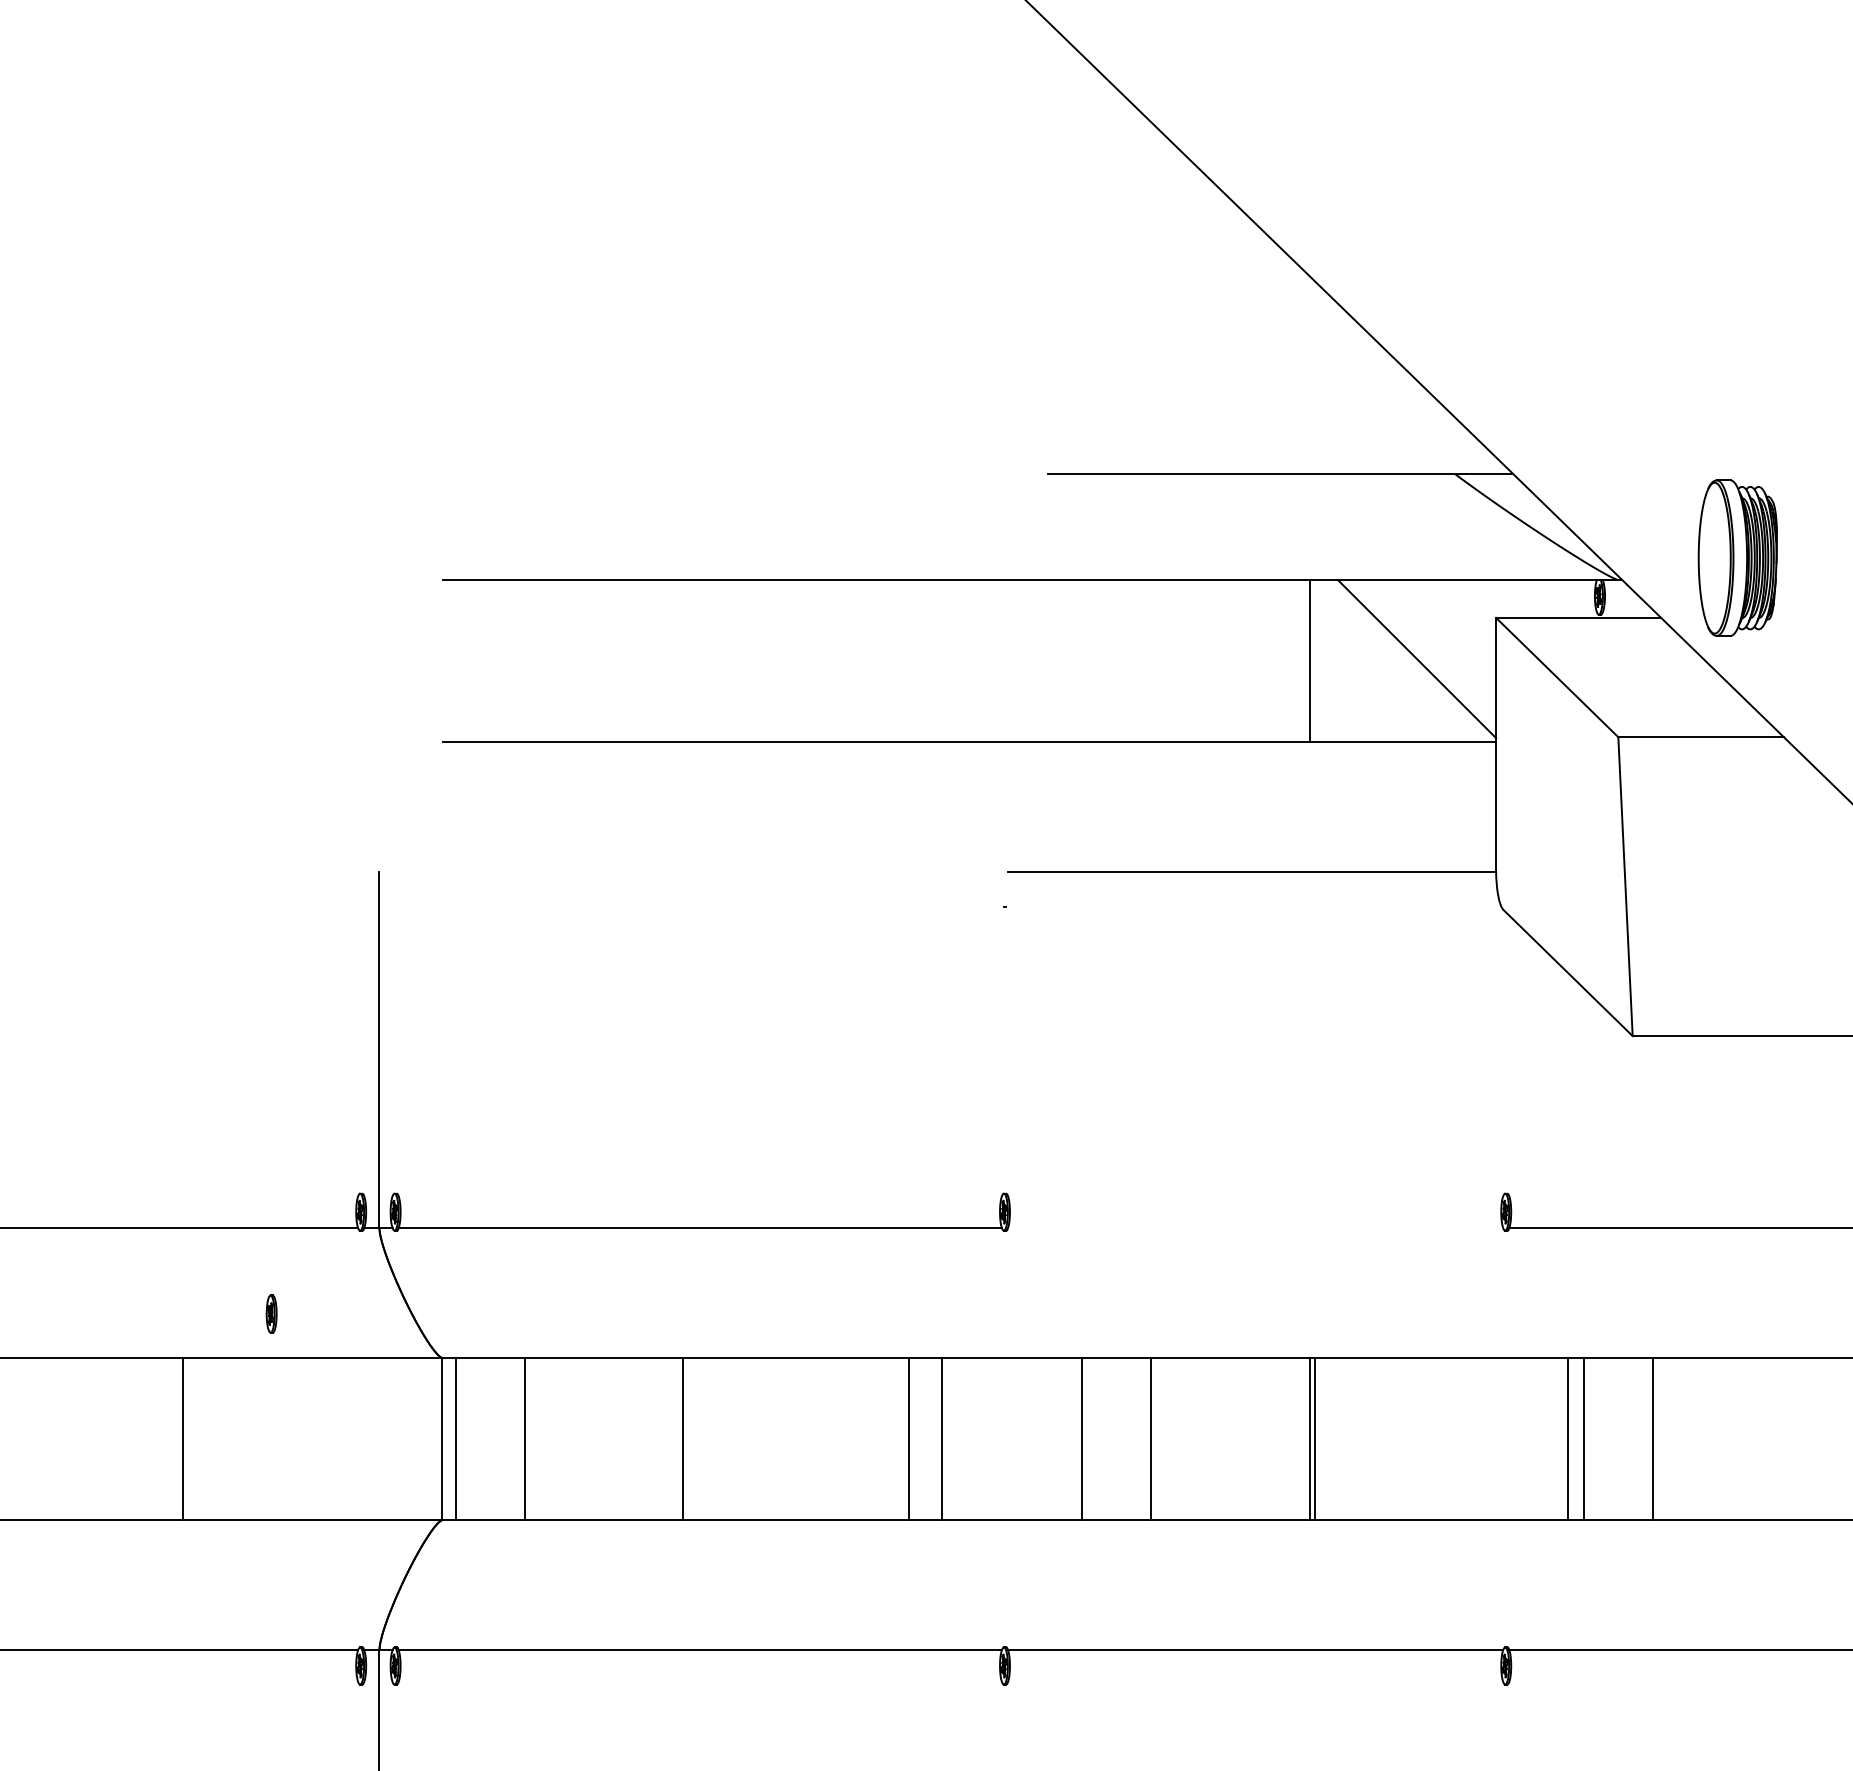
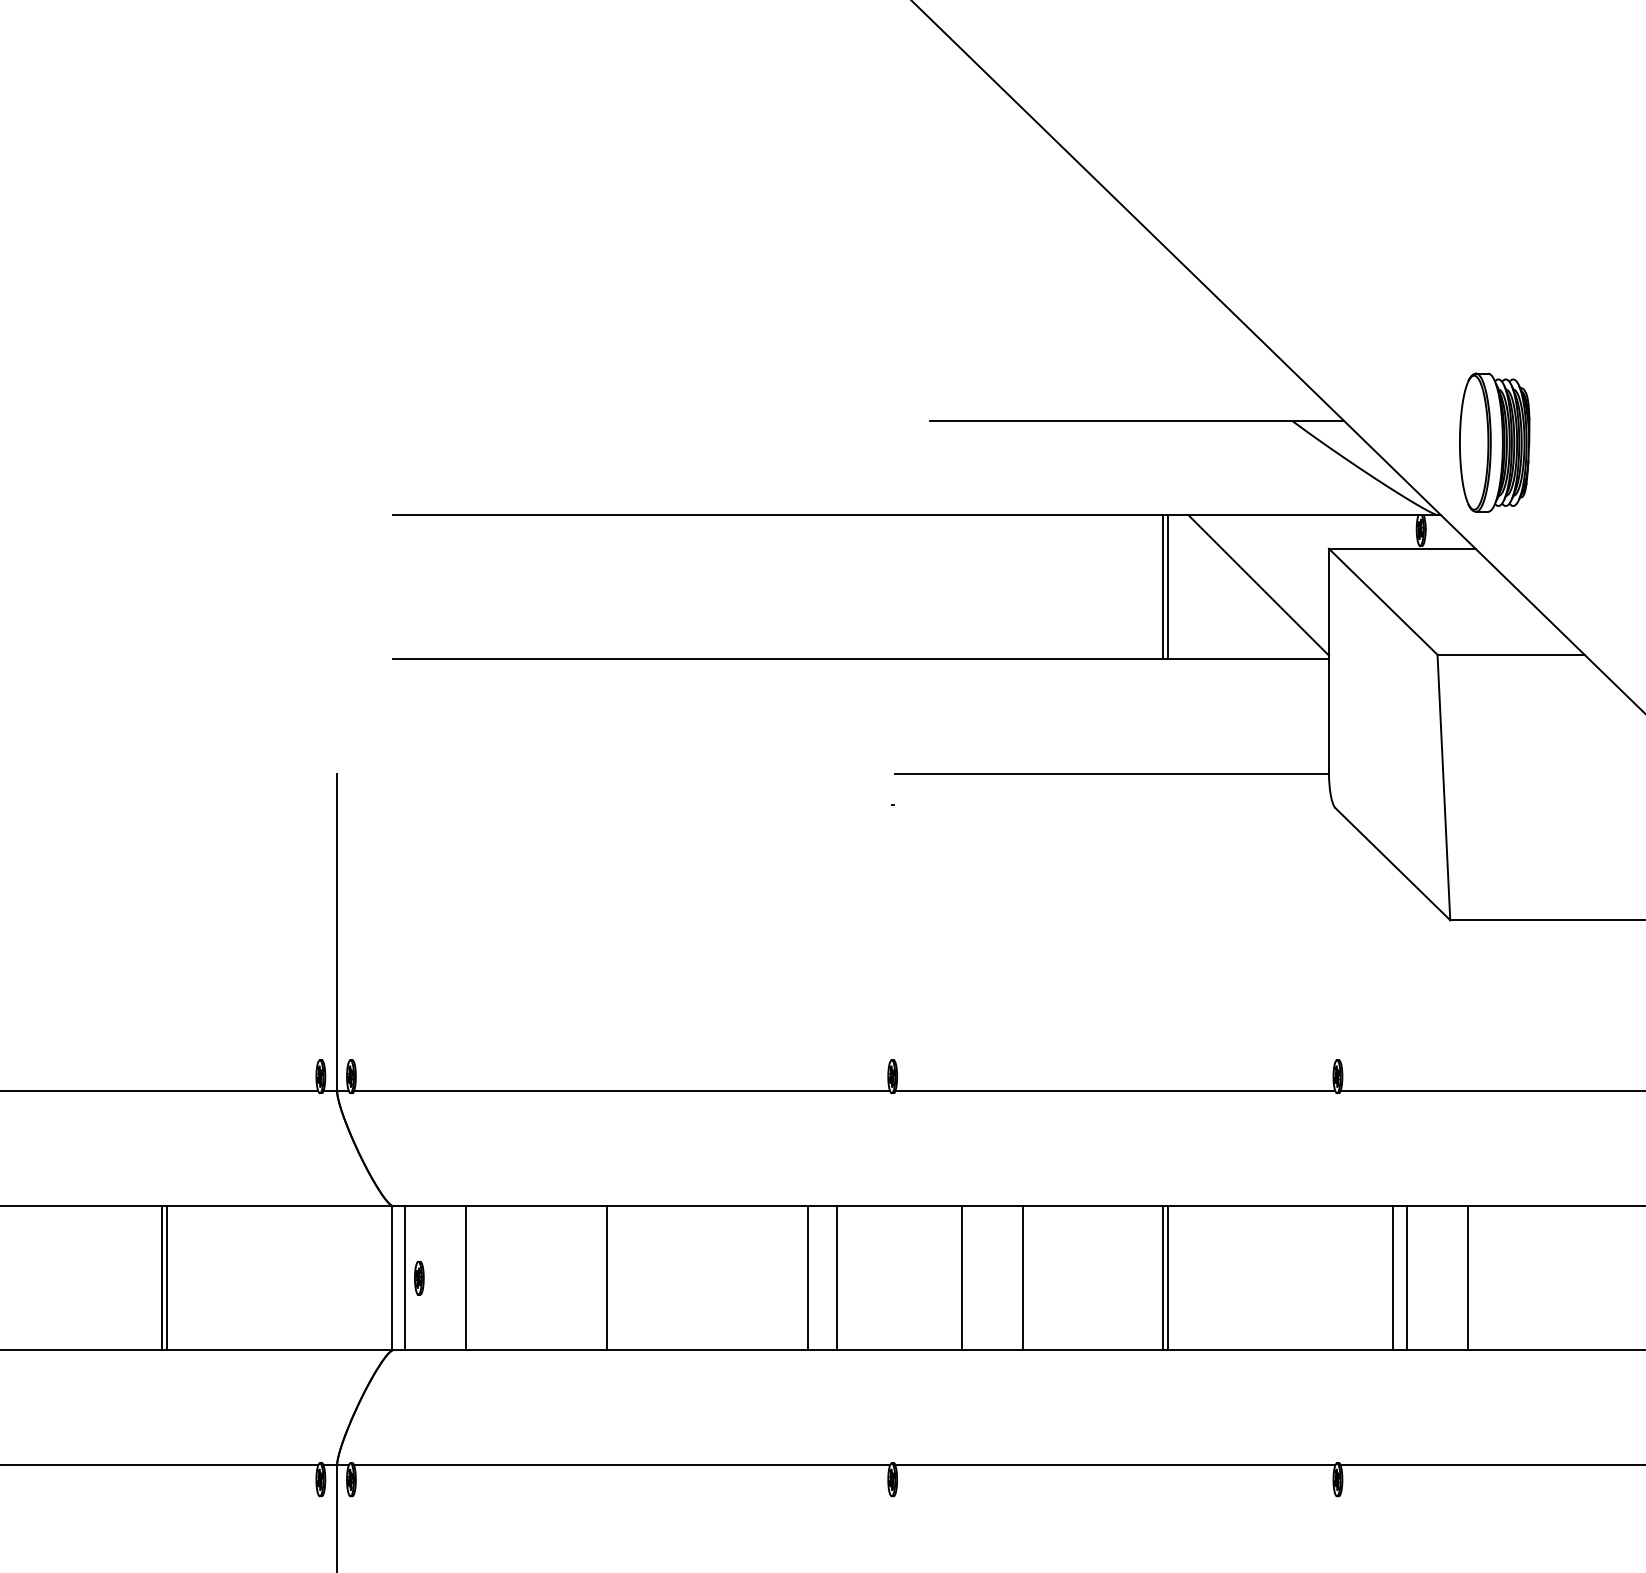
part: (1737, 557) -> (1494, 442), moved
line: (1315, 661) -> (1168, 587), added
line: (1255, 1228) -> (1115, 1091), added
part: (271, 1313) -> (419, 1277), moved
line: (188, 1439) -> (167, 1278), added

